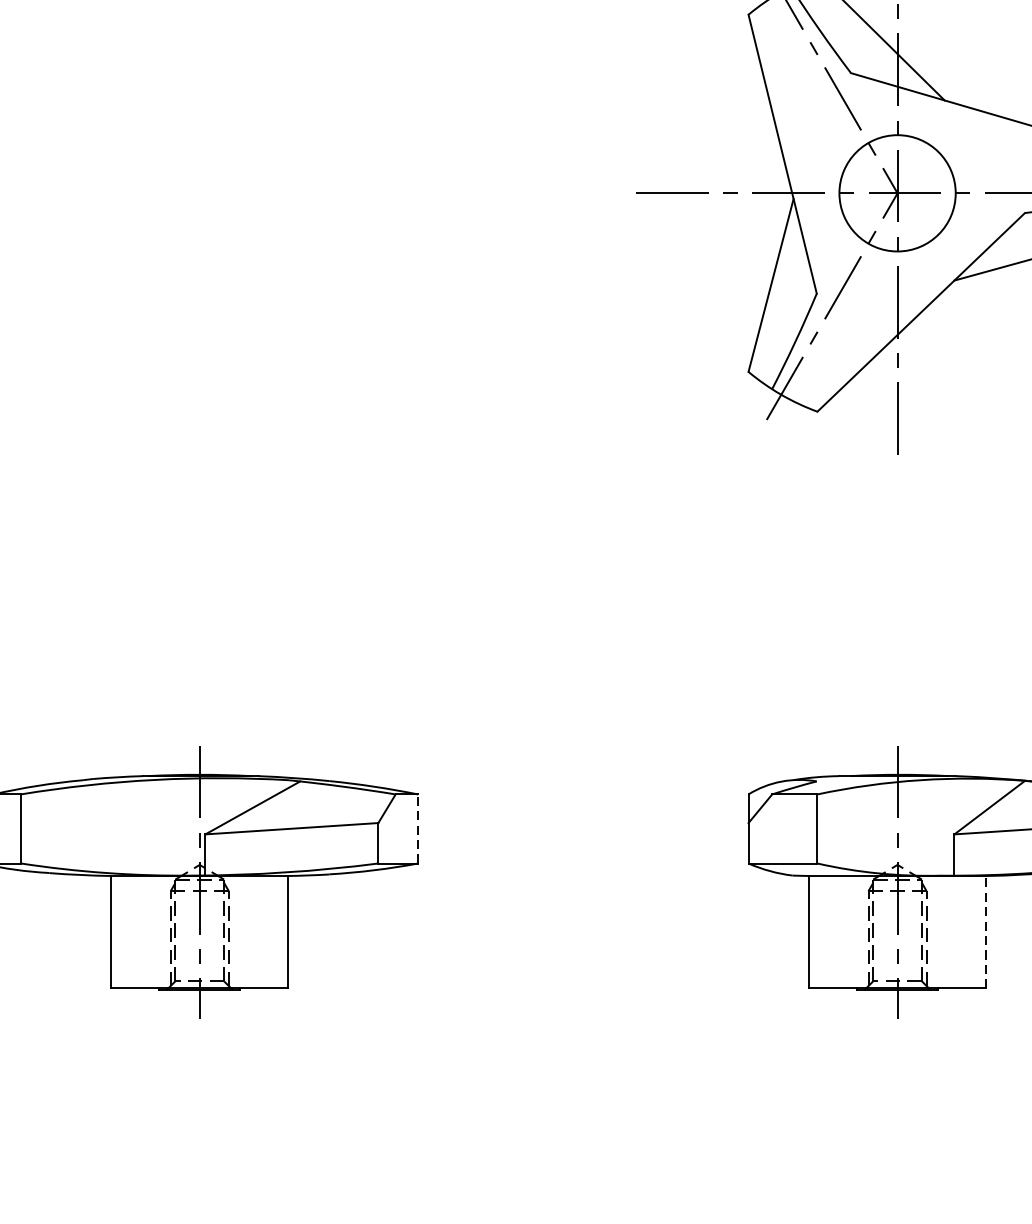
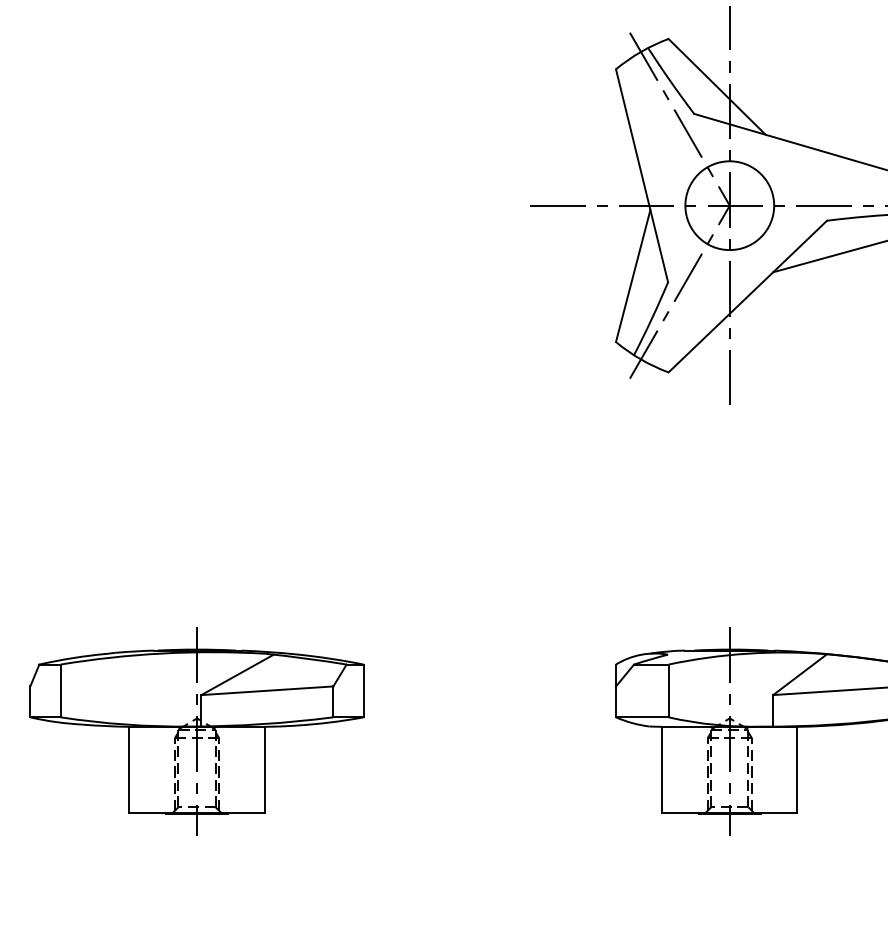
line: (417, 828) -> (363, 690), dashed -> solid
line: (986, 931) -> (797, 769), dashed -> solid

